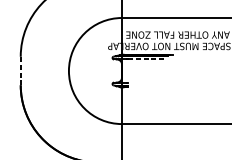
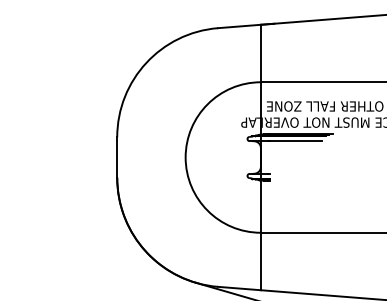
line: (147, 59) -> (296, 141), dashed -> solid
line: (20, 71) -> (117, 157), dashed -> solid

